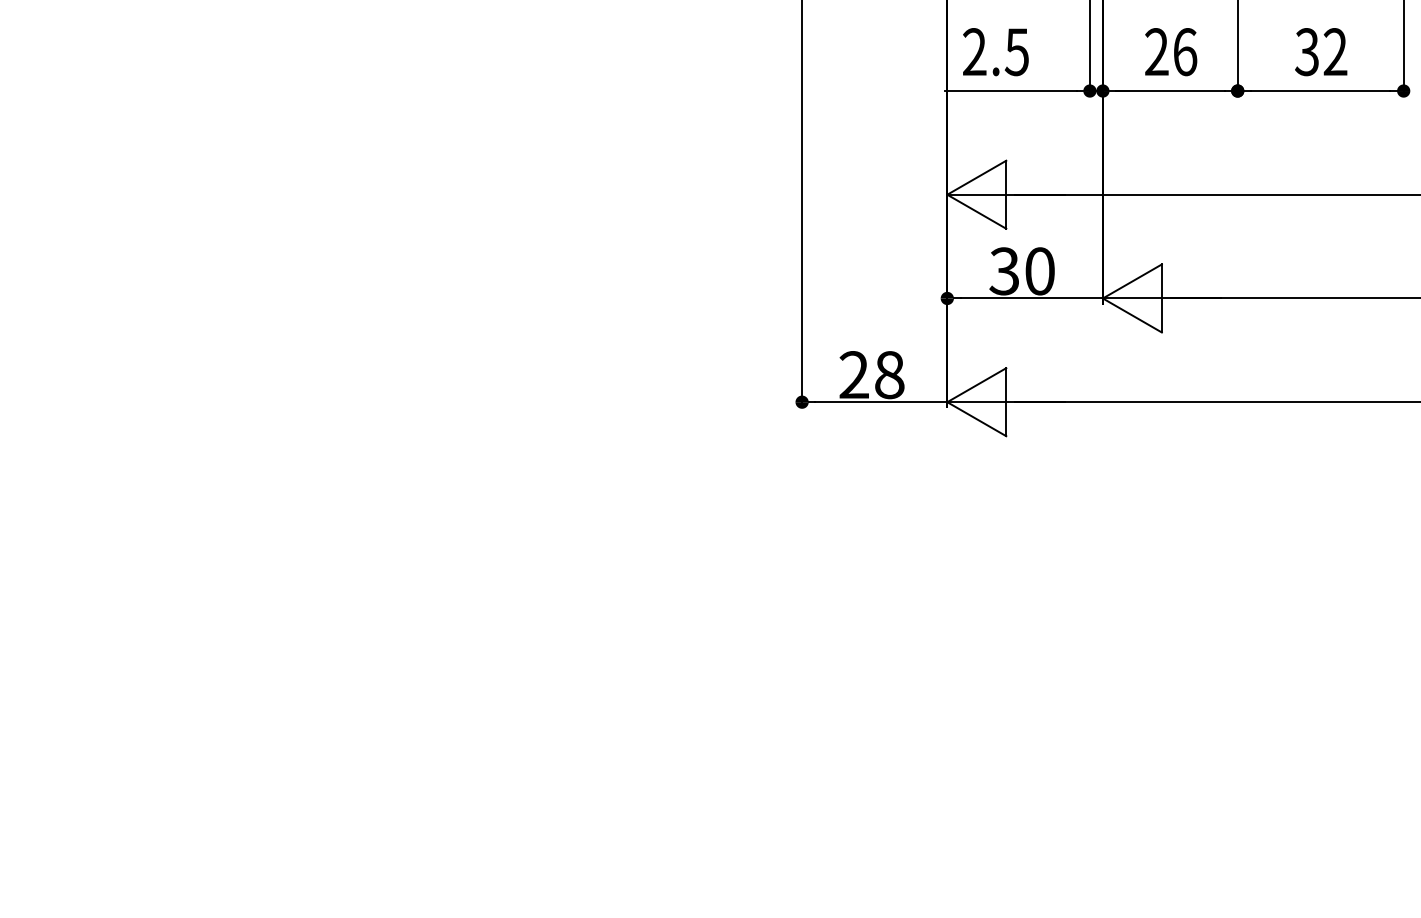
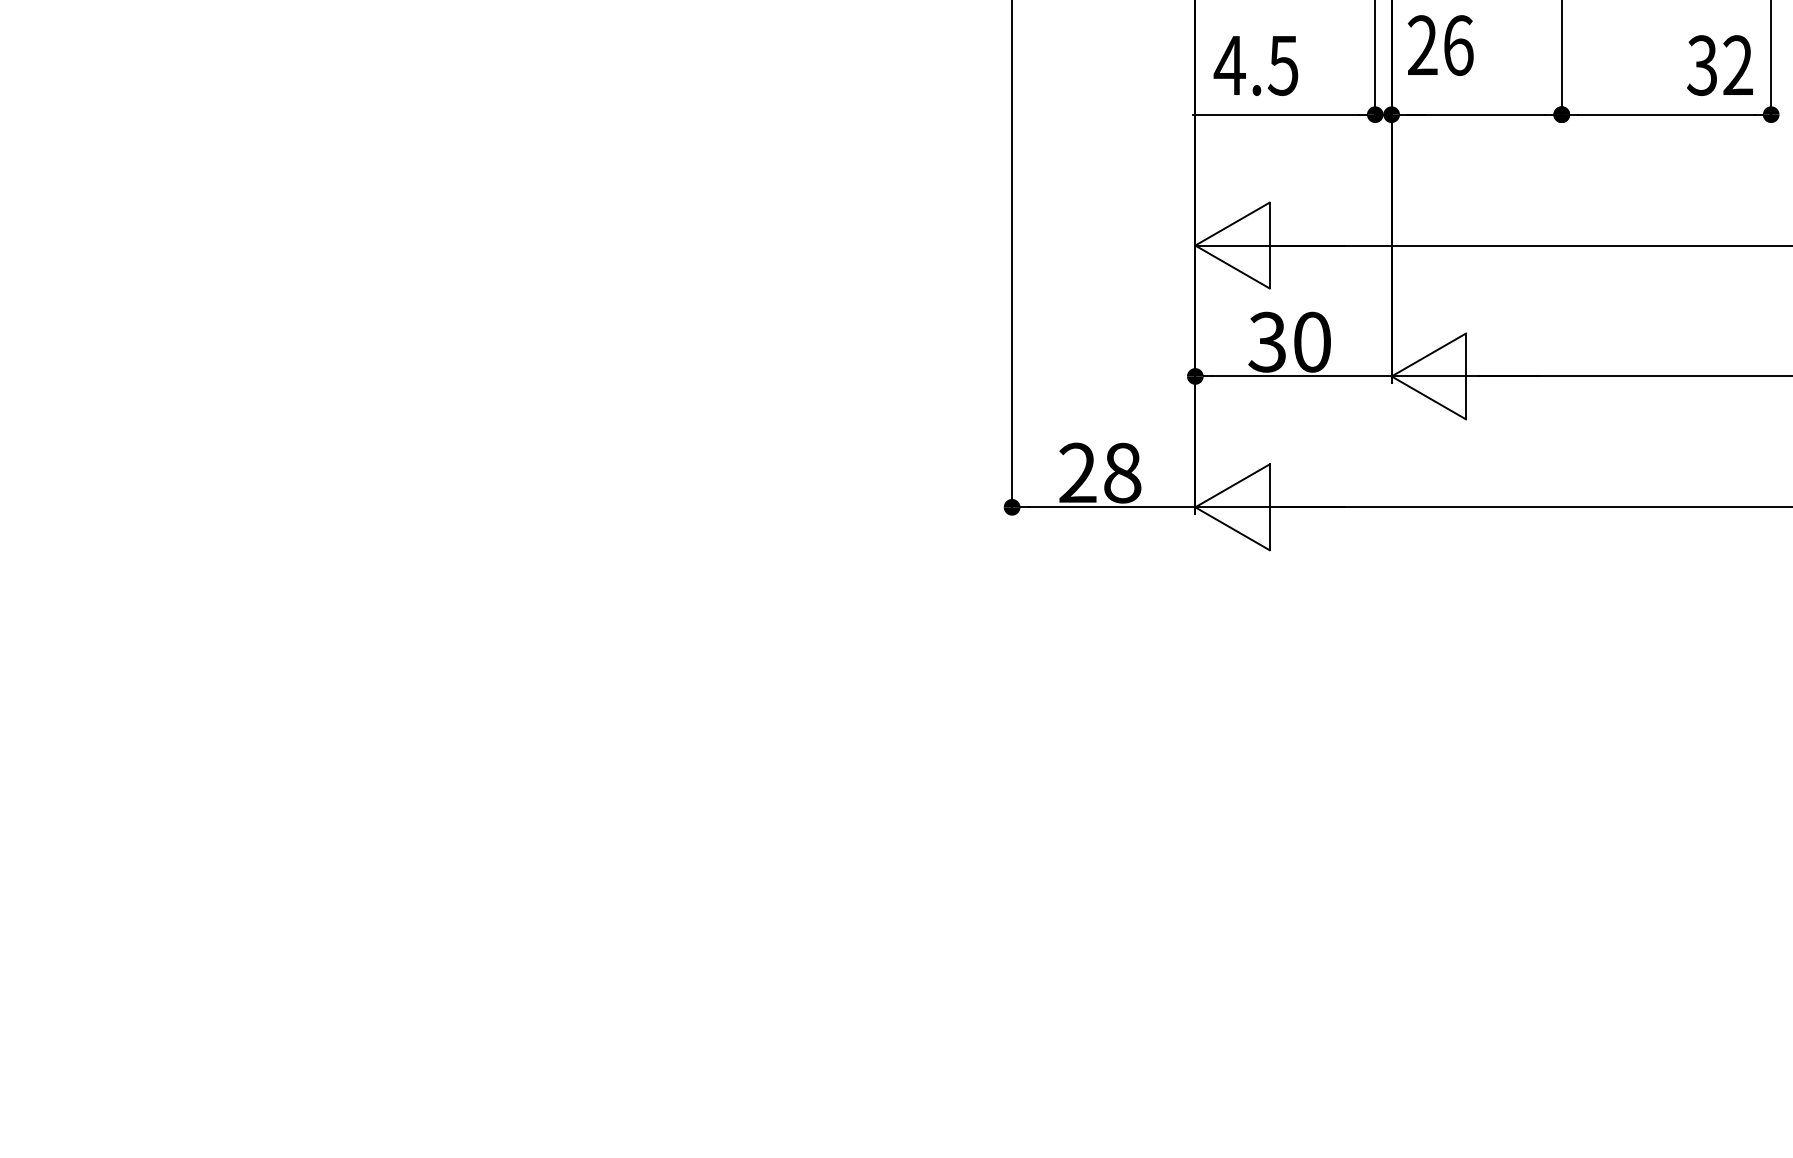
text: (974, 51) -> (1229, 64), 2.5 -> 4.5
text: (1170, 52) -> (1440, 45), moved
text: (1320, 52) -> (1719, 65), moved

